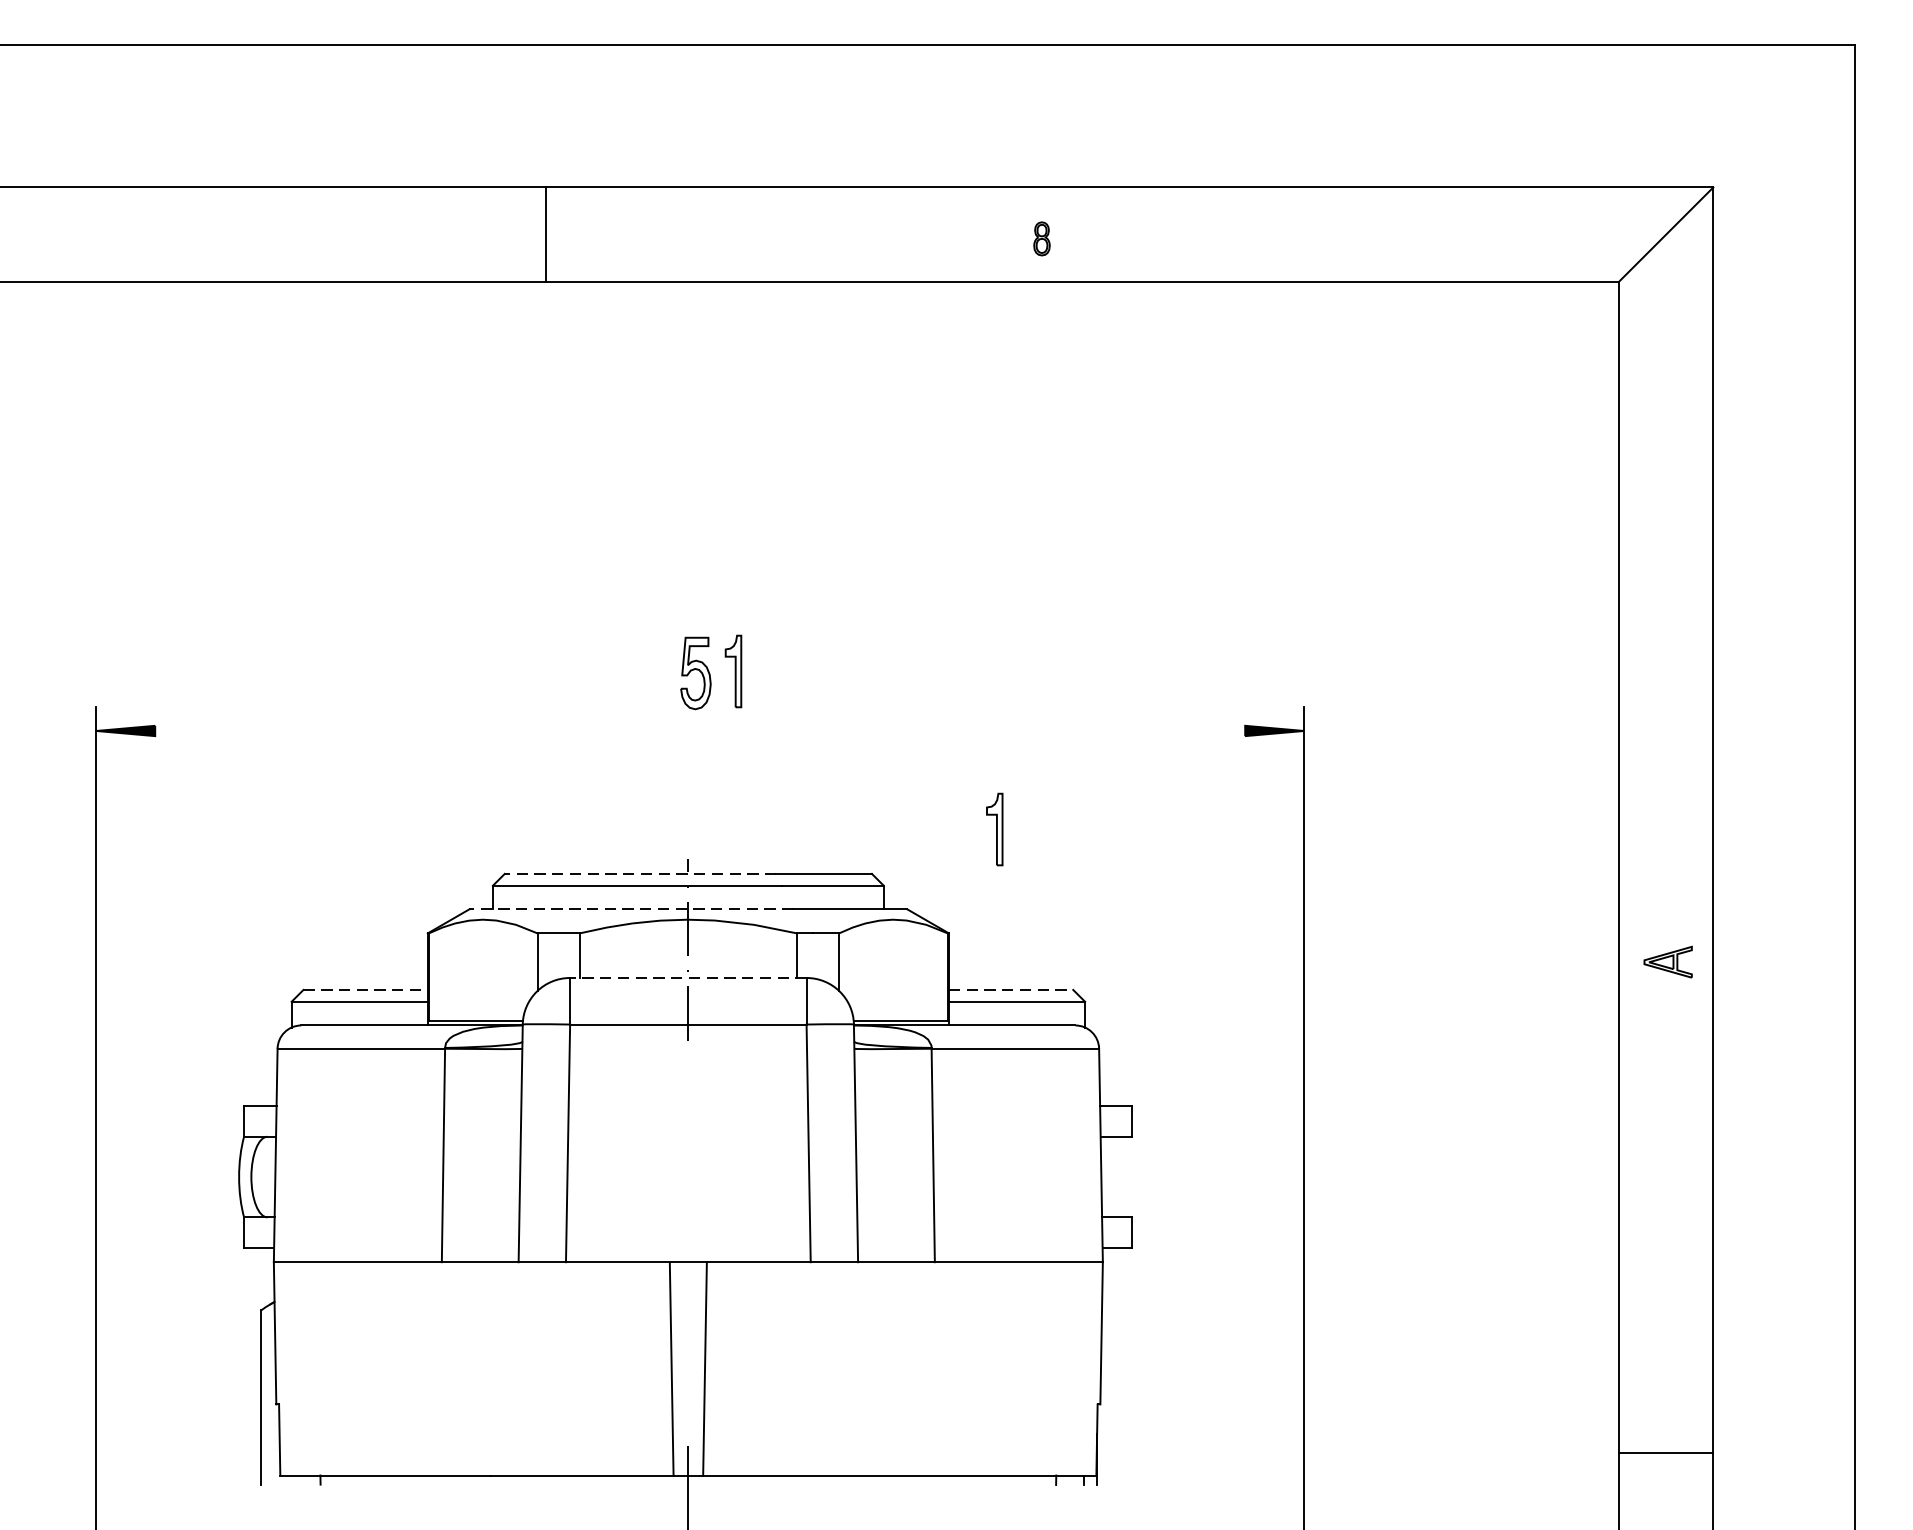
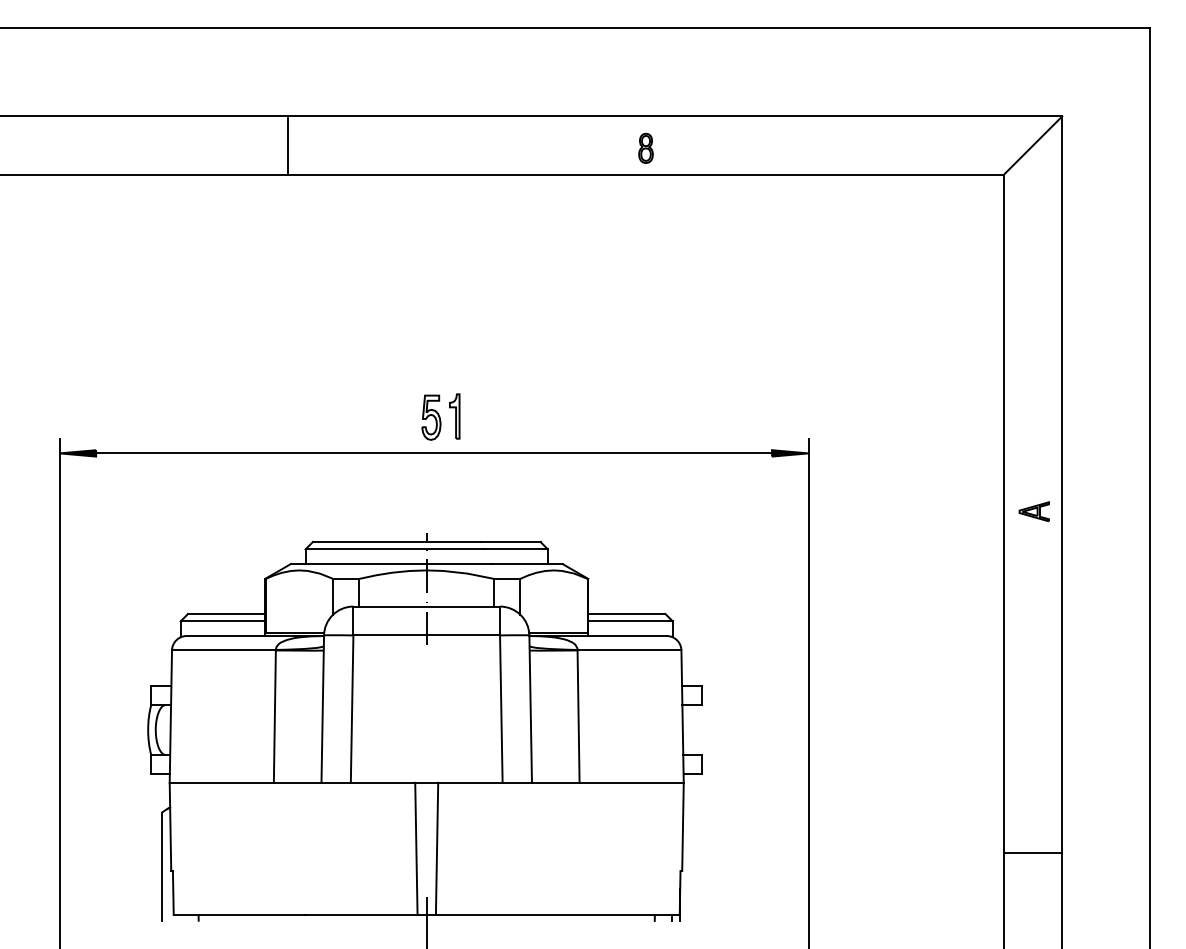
line: (546, 234) -> (287, 145), moved
part: (1041, 237) -> (645, 147), size x1.43
line: (700, 731) -> (434, 453), added
part: (994, 829) -> (616, 514), removed
line: (639, 874) -> (396, 542), dashed -> solid
line: (629, 910) -> (390, 564), dashed -> solid
part: (1666, 961) -> (1033, 511), moved
line: (687, 977) -> (426, 606), dashed -> solid
line: (365, 989) -> (226, 613), dashed -> solid
line: (1010, 989) -> (626, 613), dashed -> solid
line: (1665, 1453) -> (1032, 853), moved

